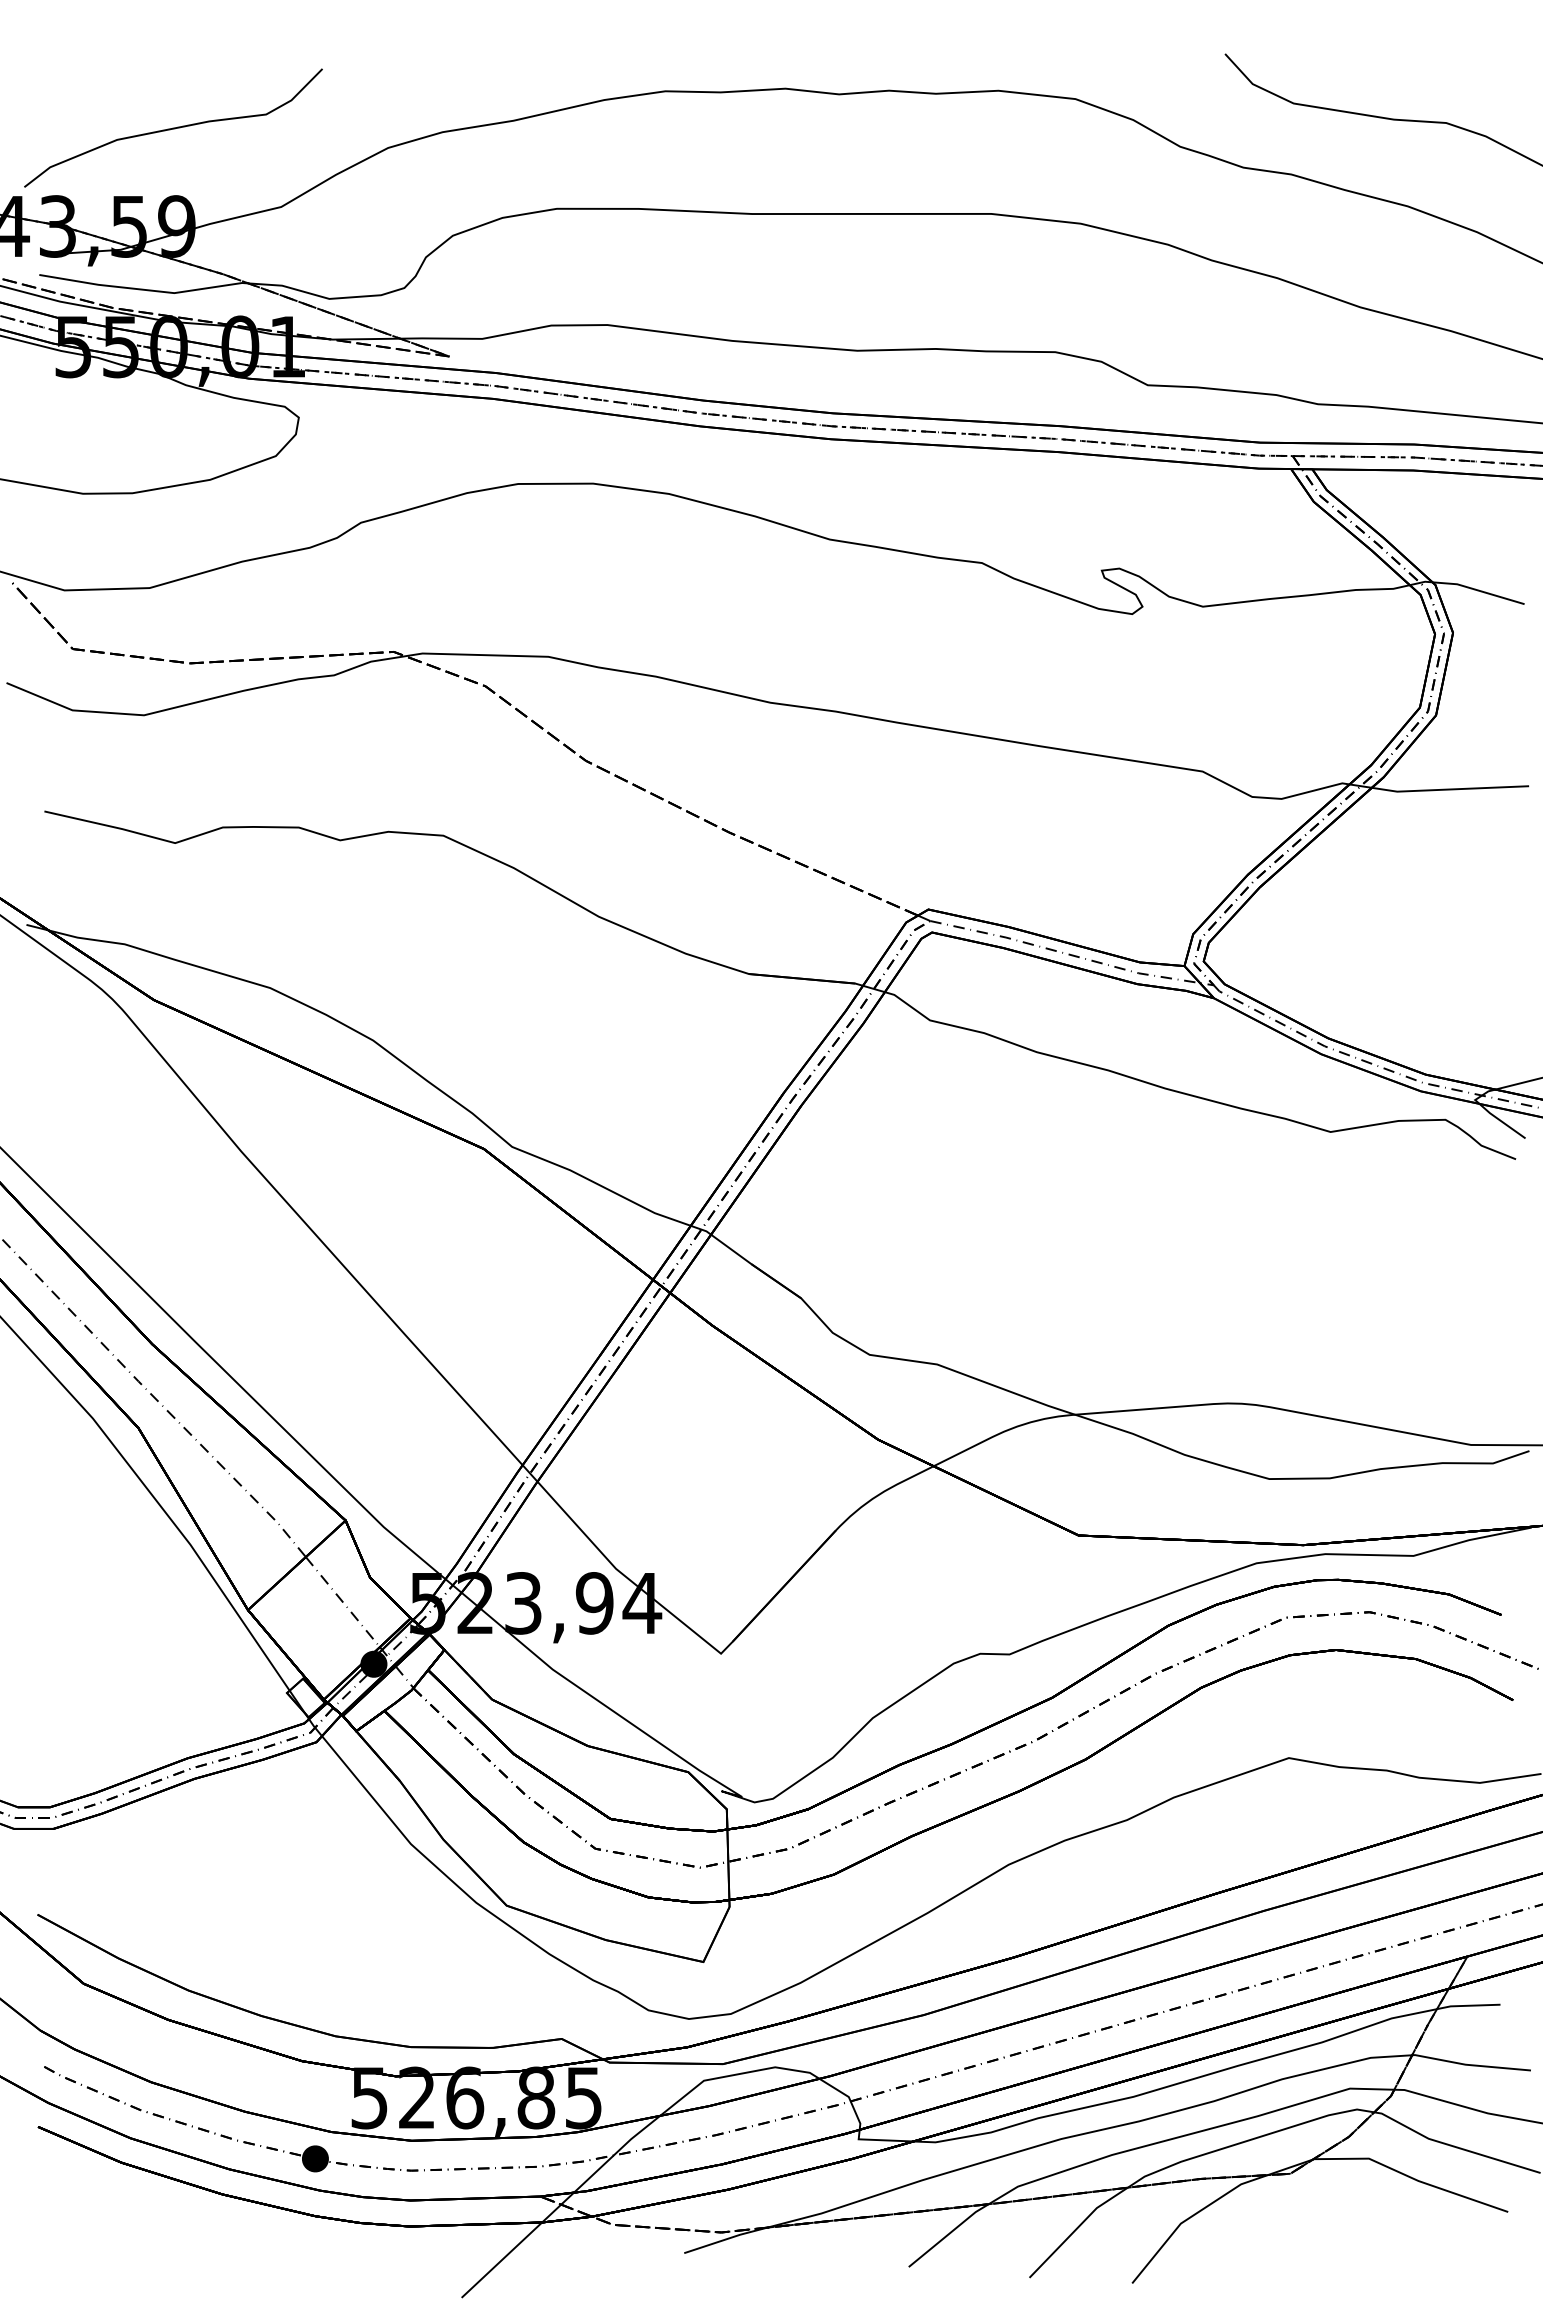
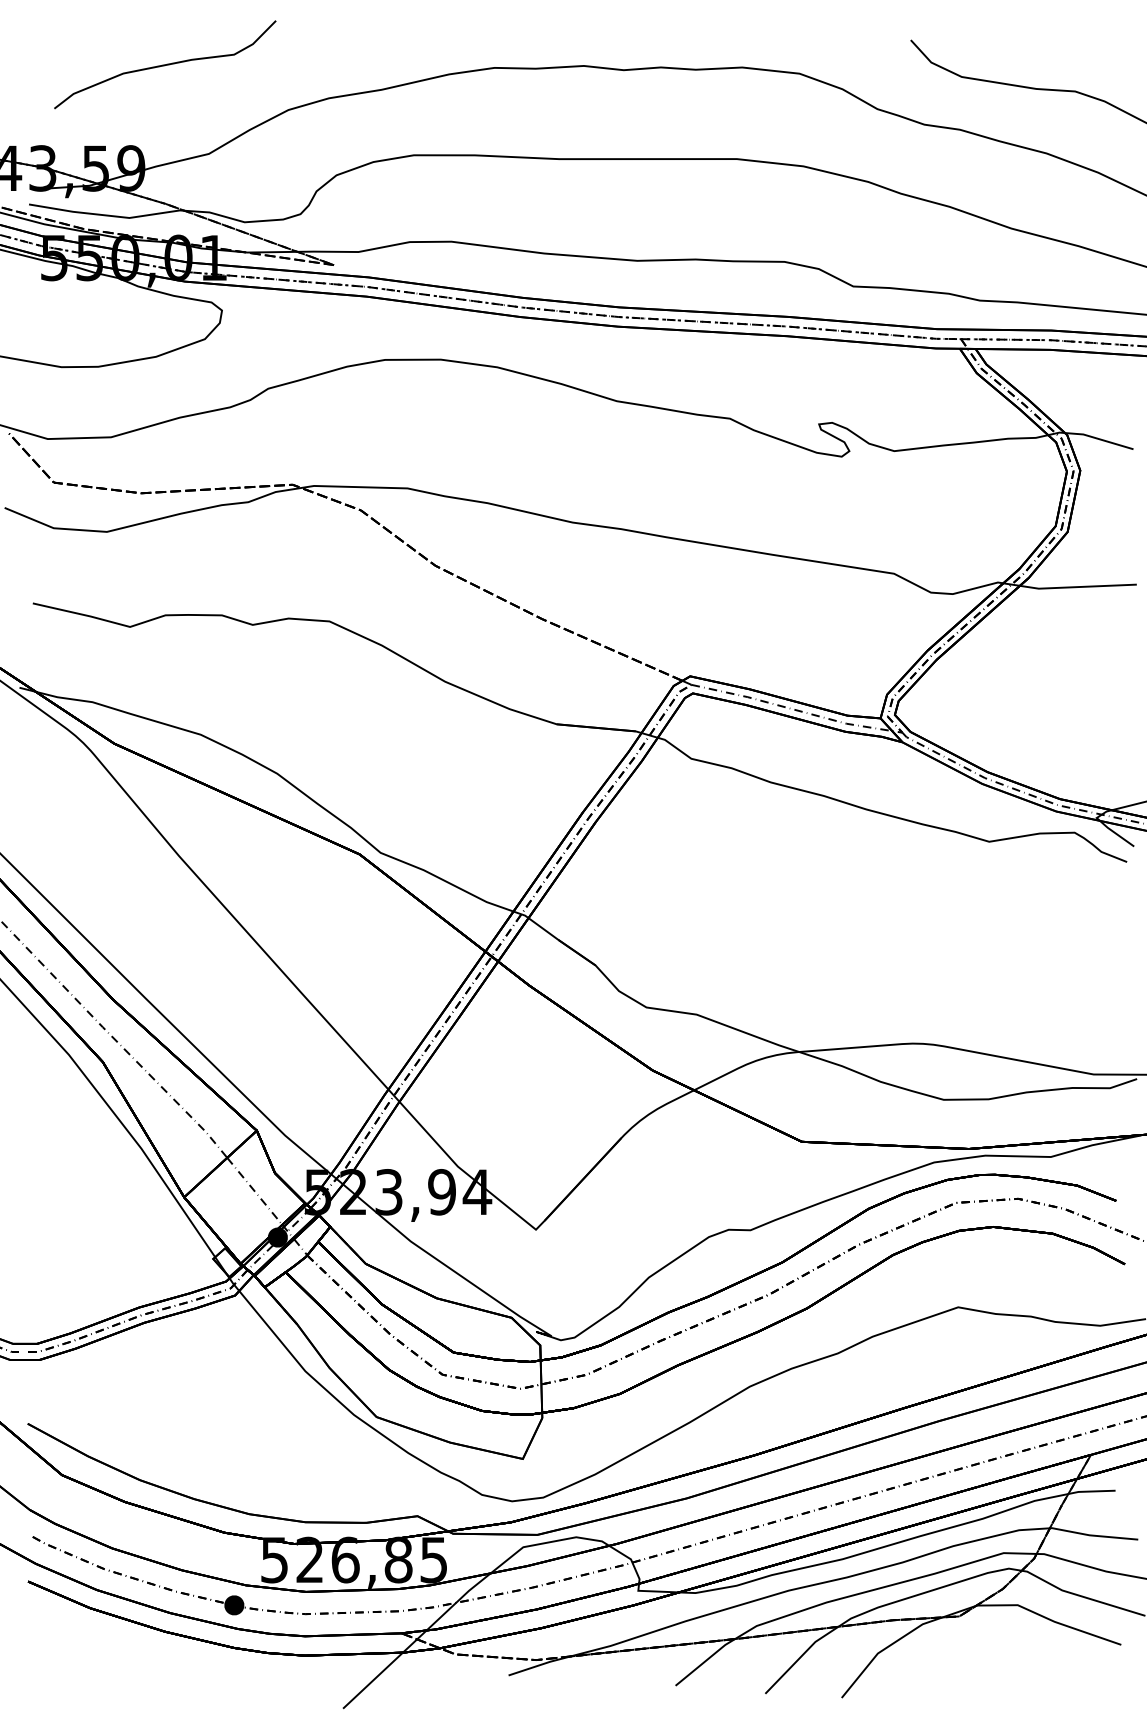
curve: (173, 127) -> (165, 64), moved

